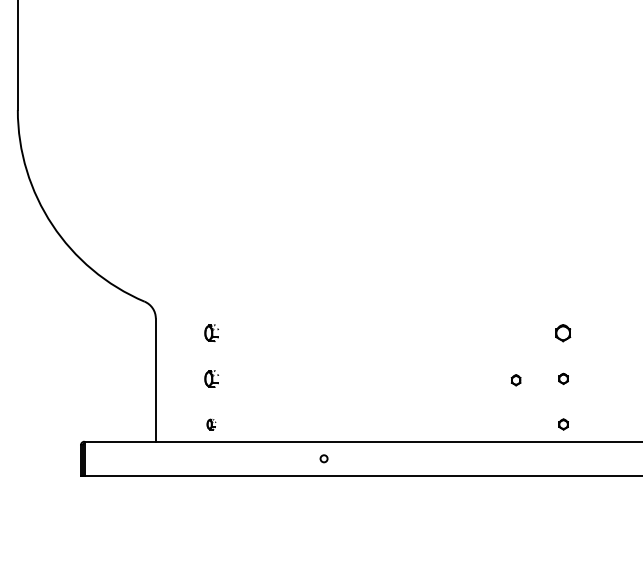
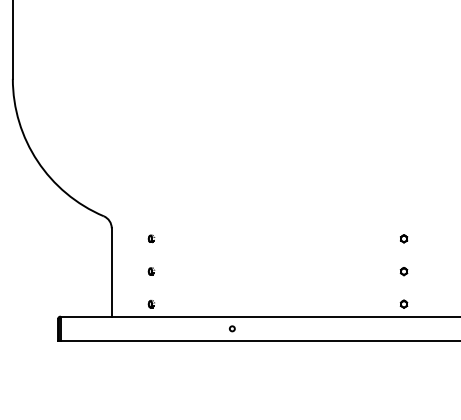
part: (211, 332) -> (151, 238), size x0.62
part: (564, 332) -> (404, 238), size x0.62
part: (211, 378) -> (151, 271), size x0.62
part: (515, 380) -> (369, 272), removed

